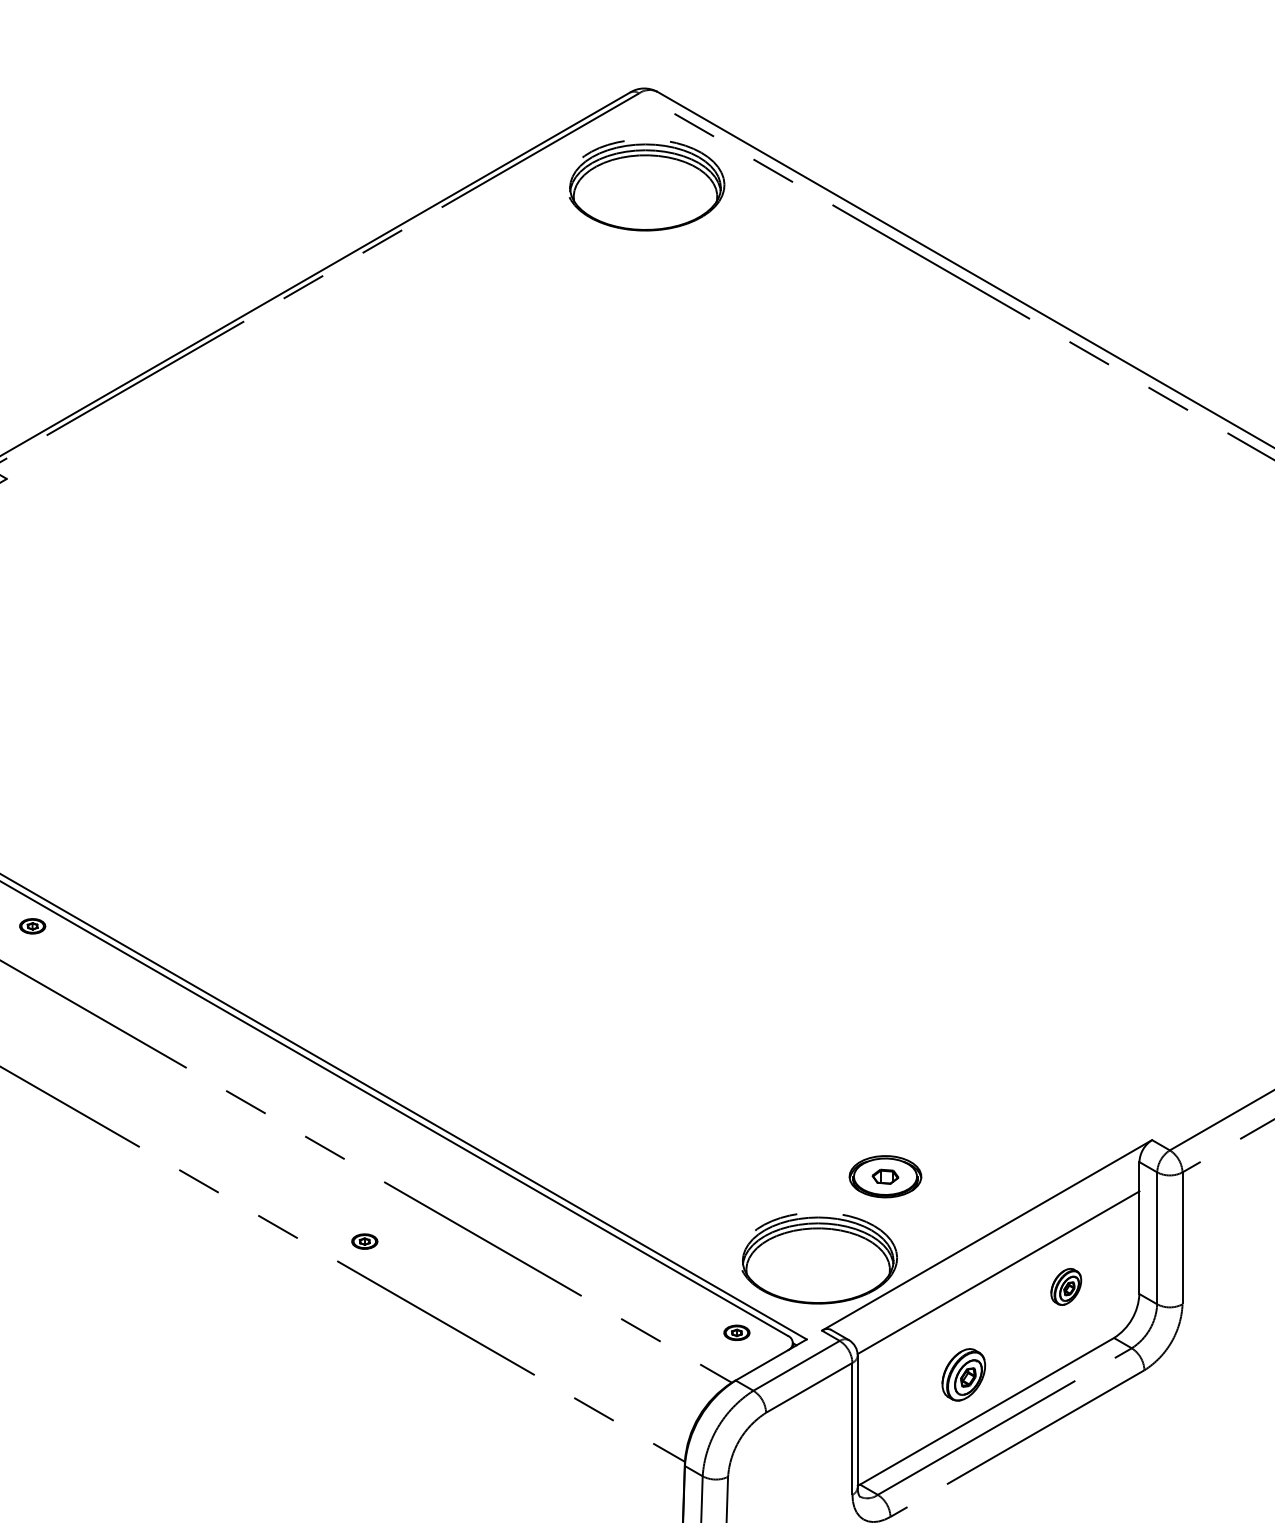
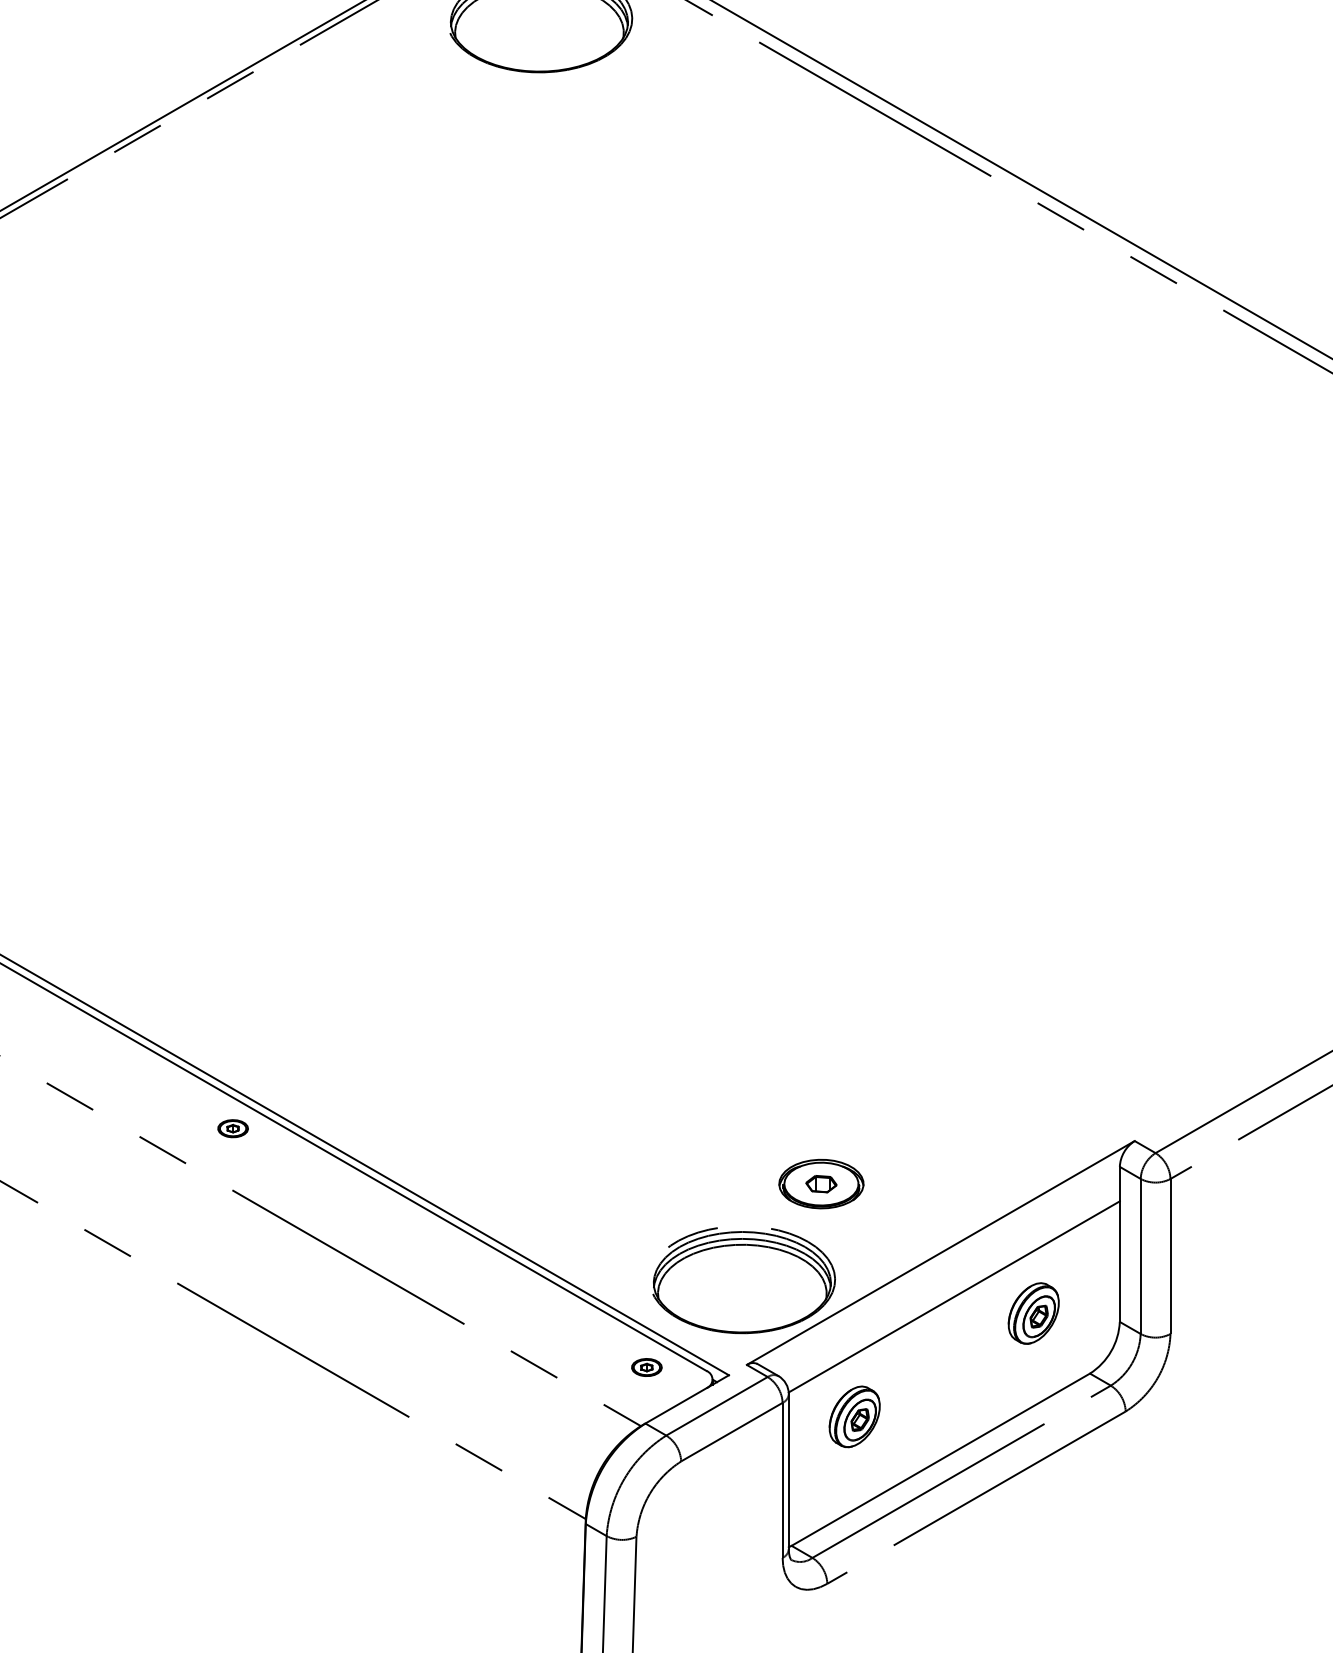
part: (364, 1241) -> (232, 1128), moved
part: (1066, 1286) -> (1034, 1313), size x1.43
part: (963, 1374) -> (854, 1416), moved

